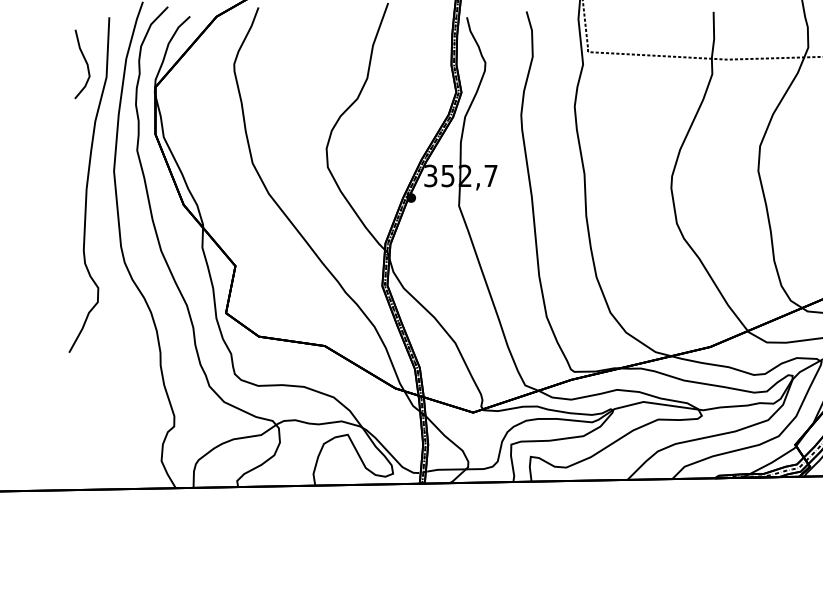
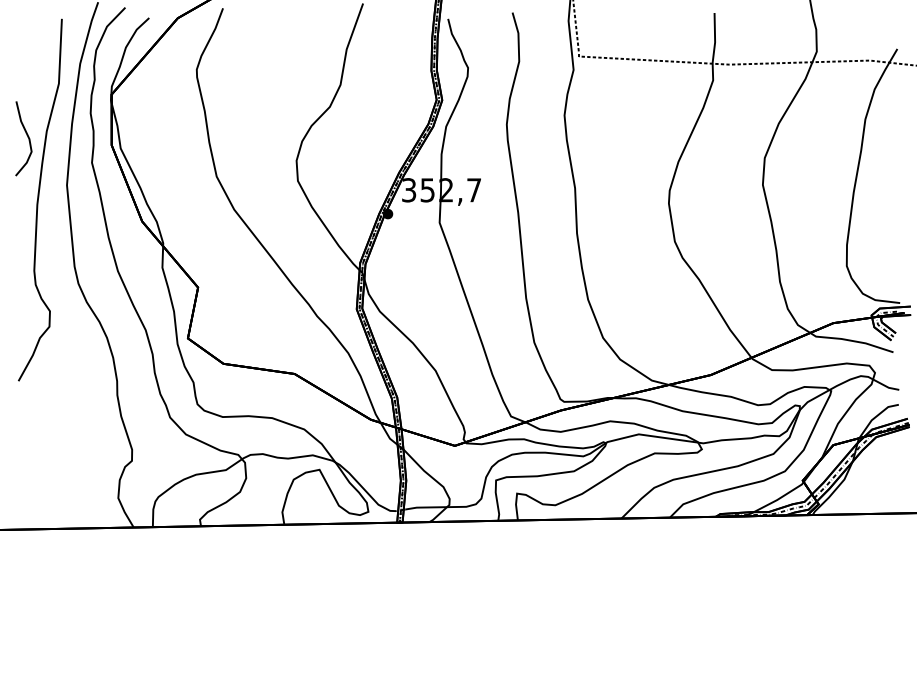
curve: (85, 63) -> (27, 137), moved

